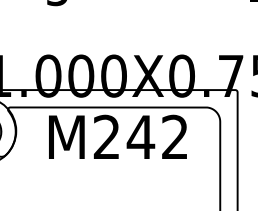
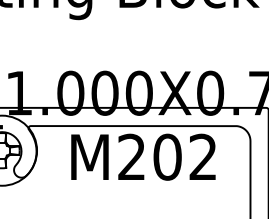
text: (140, 136) -> (167, 156), M242 -> M202

